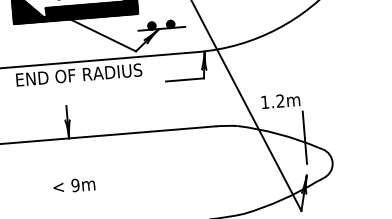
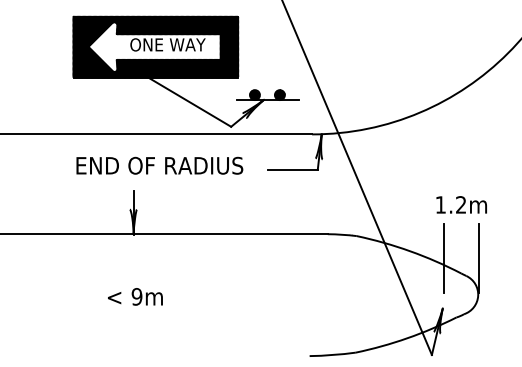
text: (78, 74) -> (159, 165), moved
text: (280, 100) -> (461, 204), moved
line: (331, 135) -> (479, 258), added

